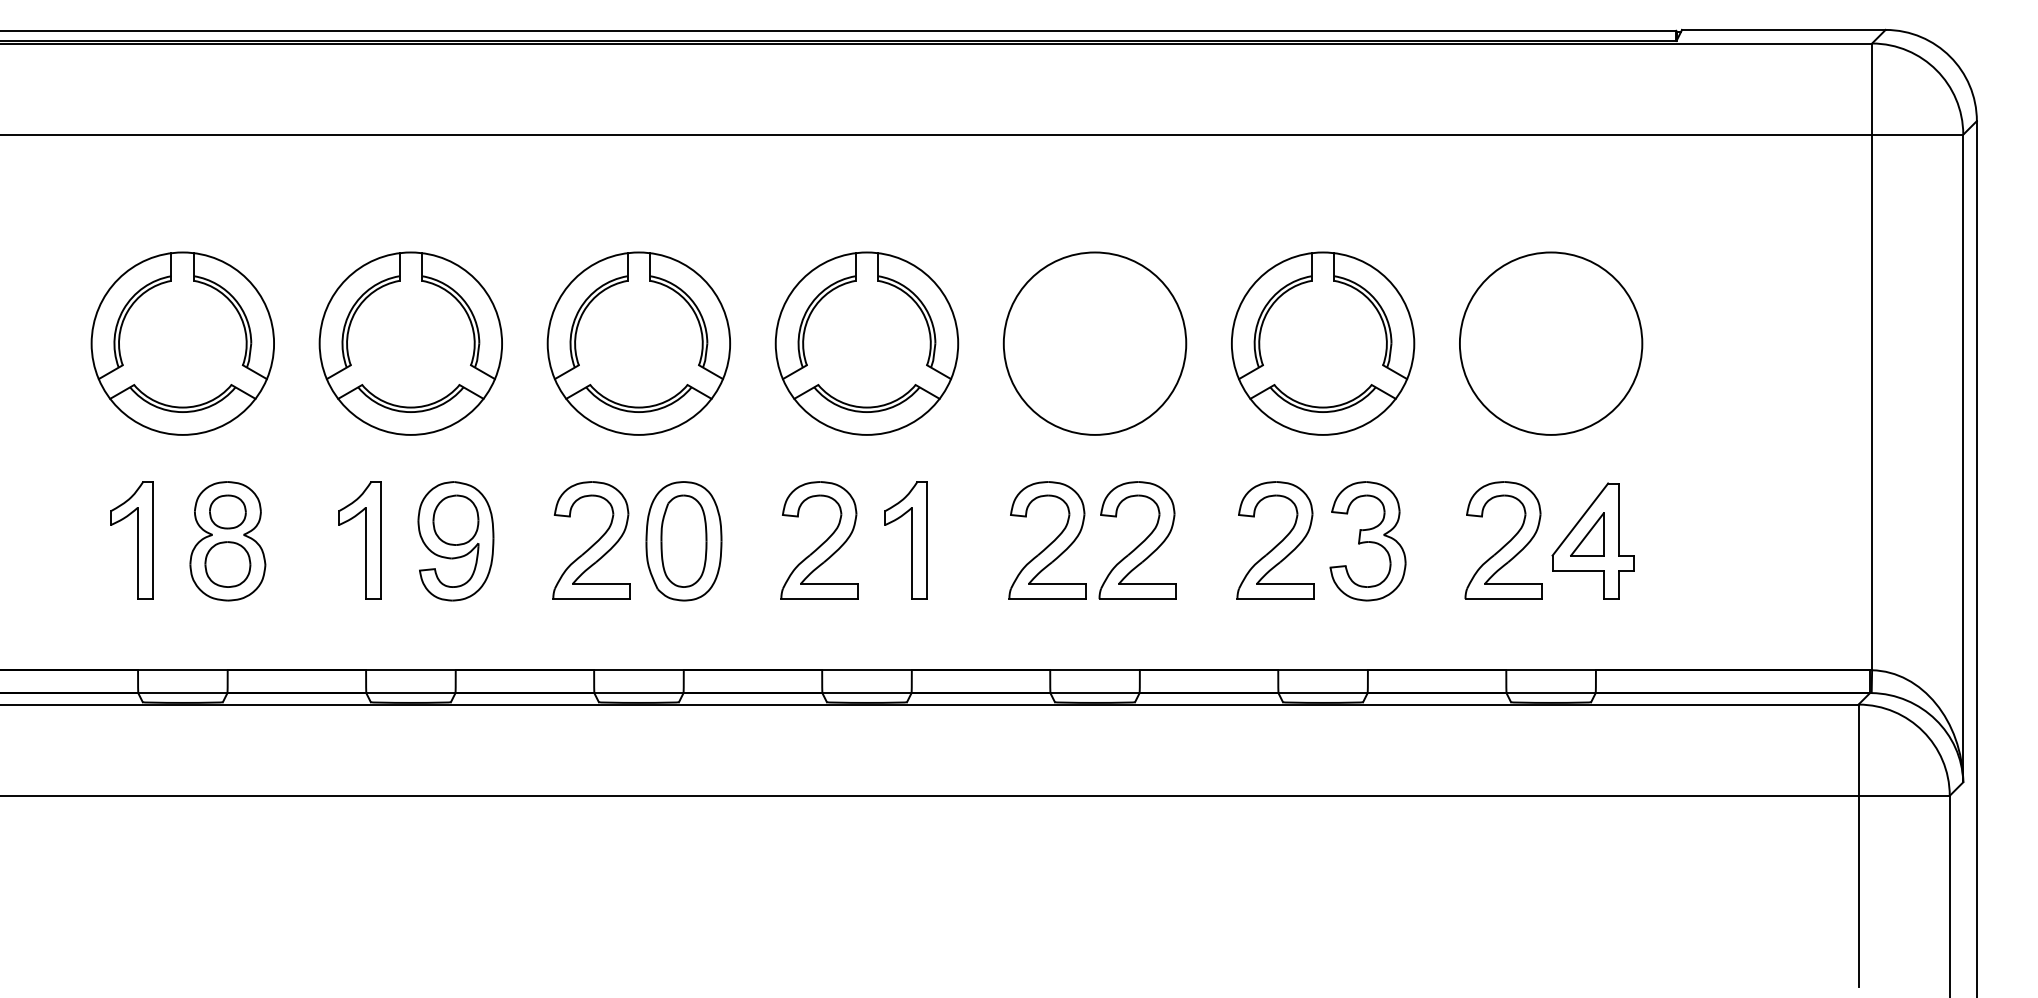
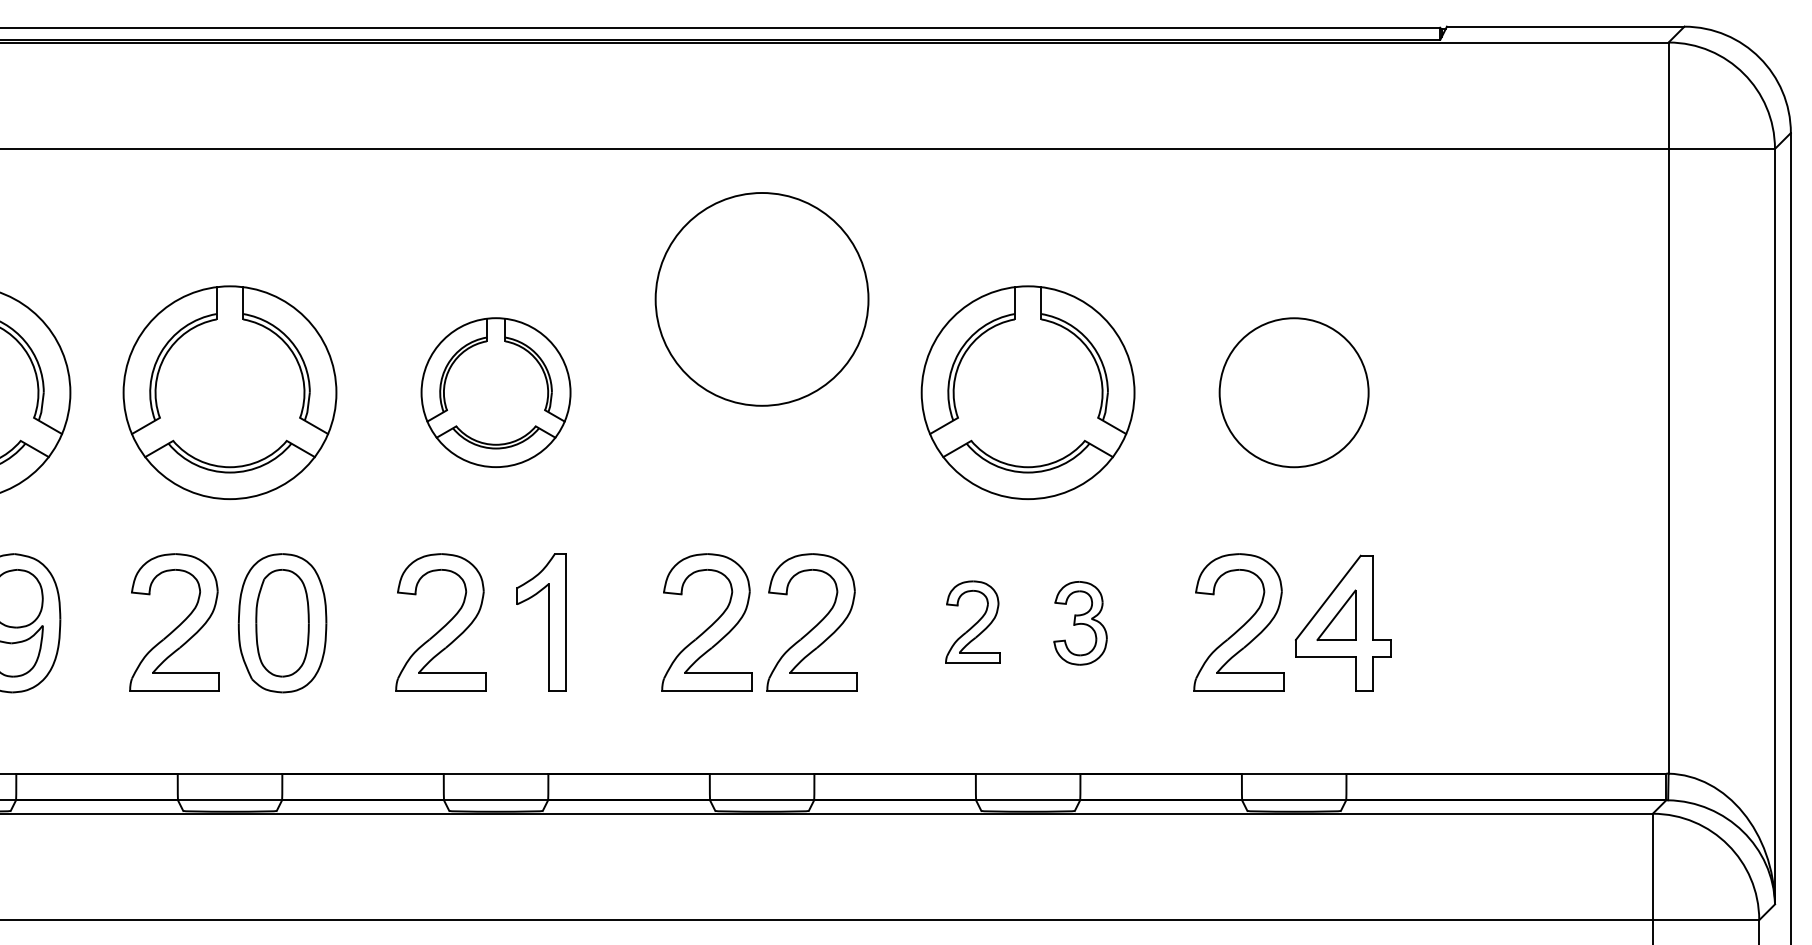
part: (866, 343) -> (495, 392), size x0.7
circle: (1094, 343) -> (761, 299), moved
circle: (1550, 343) -> (1293, 392), size x0.7
part: (1275, 540) -> (972, 622), size x0.6
part: (1367, 541) -> (1079, 623), size x0.6

